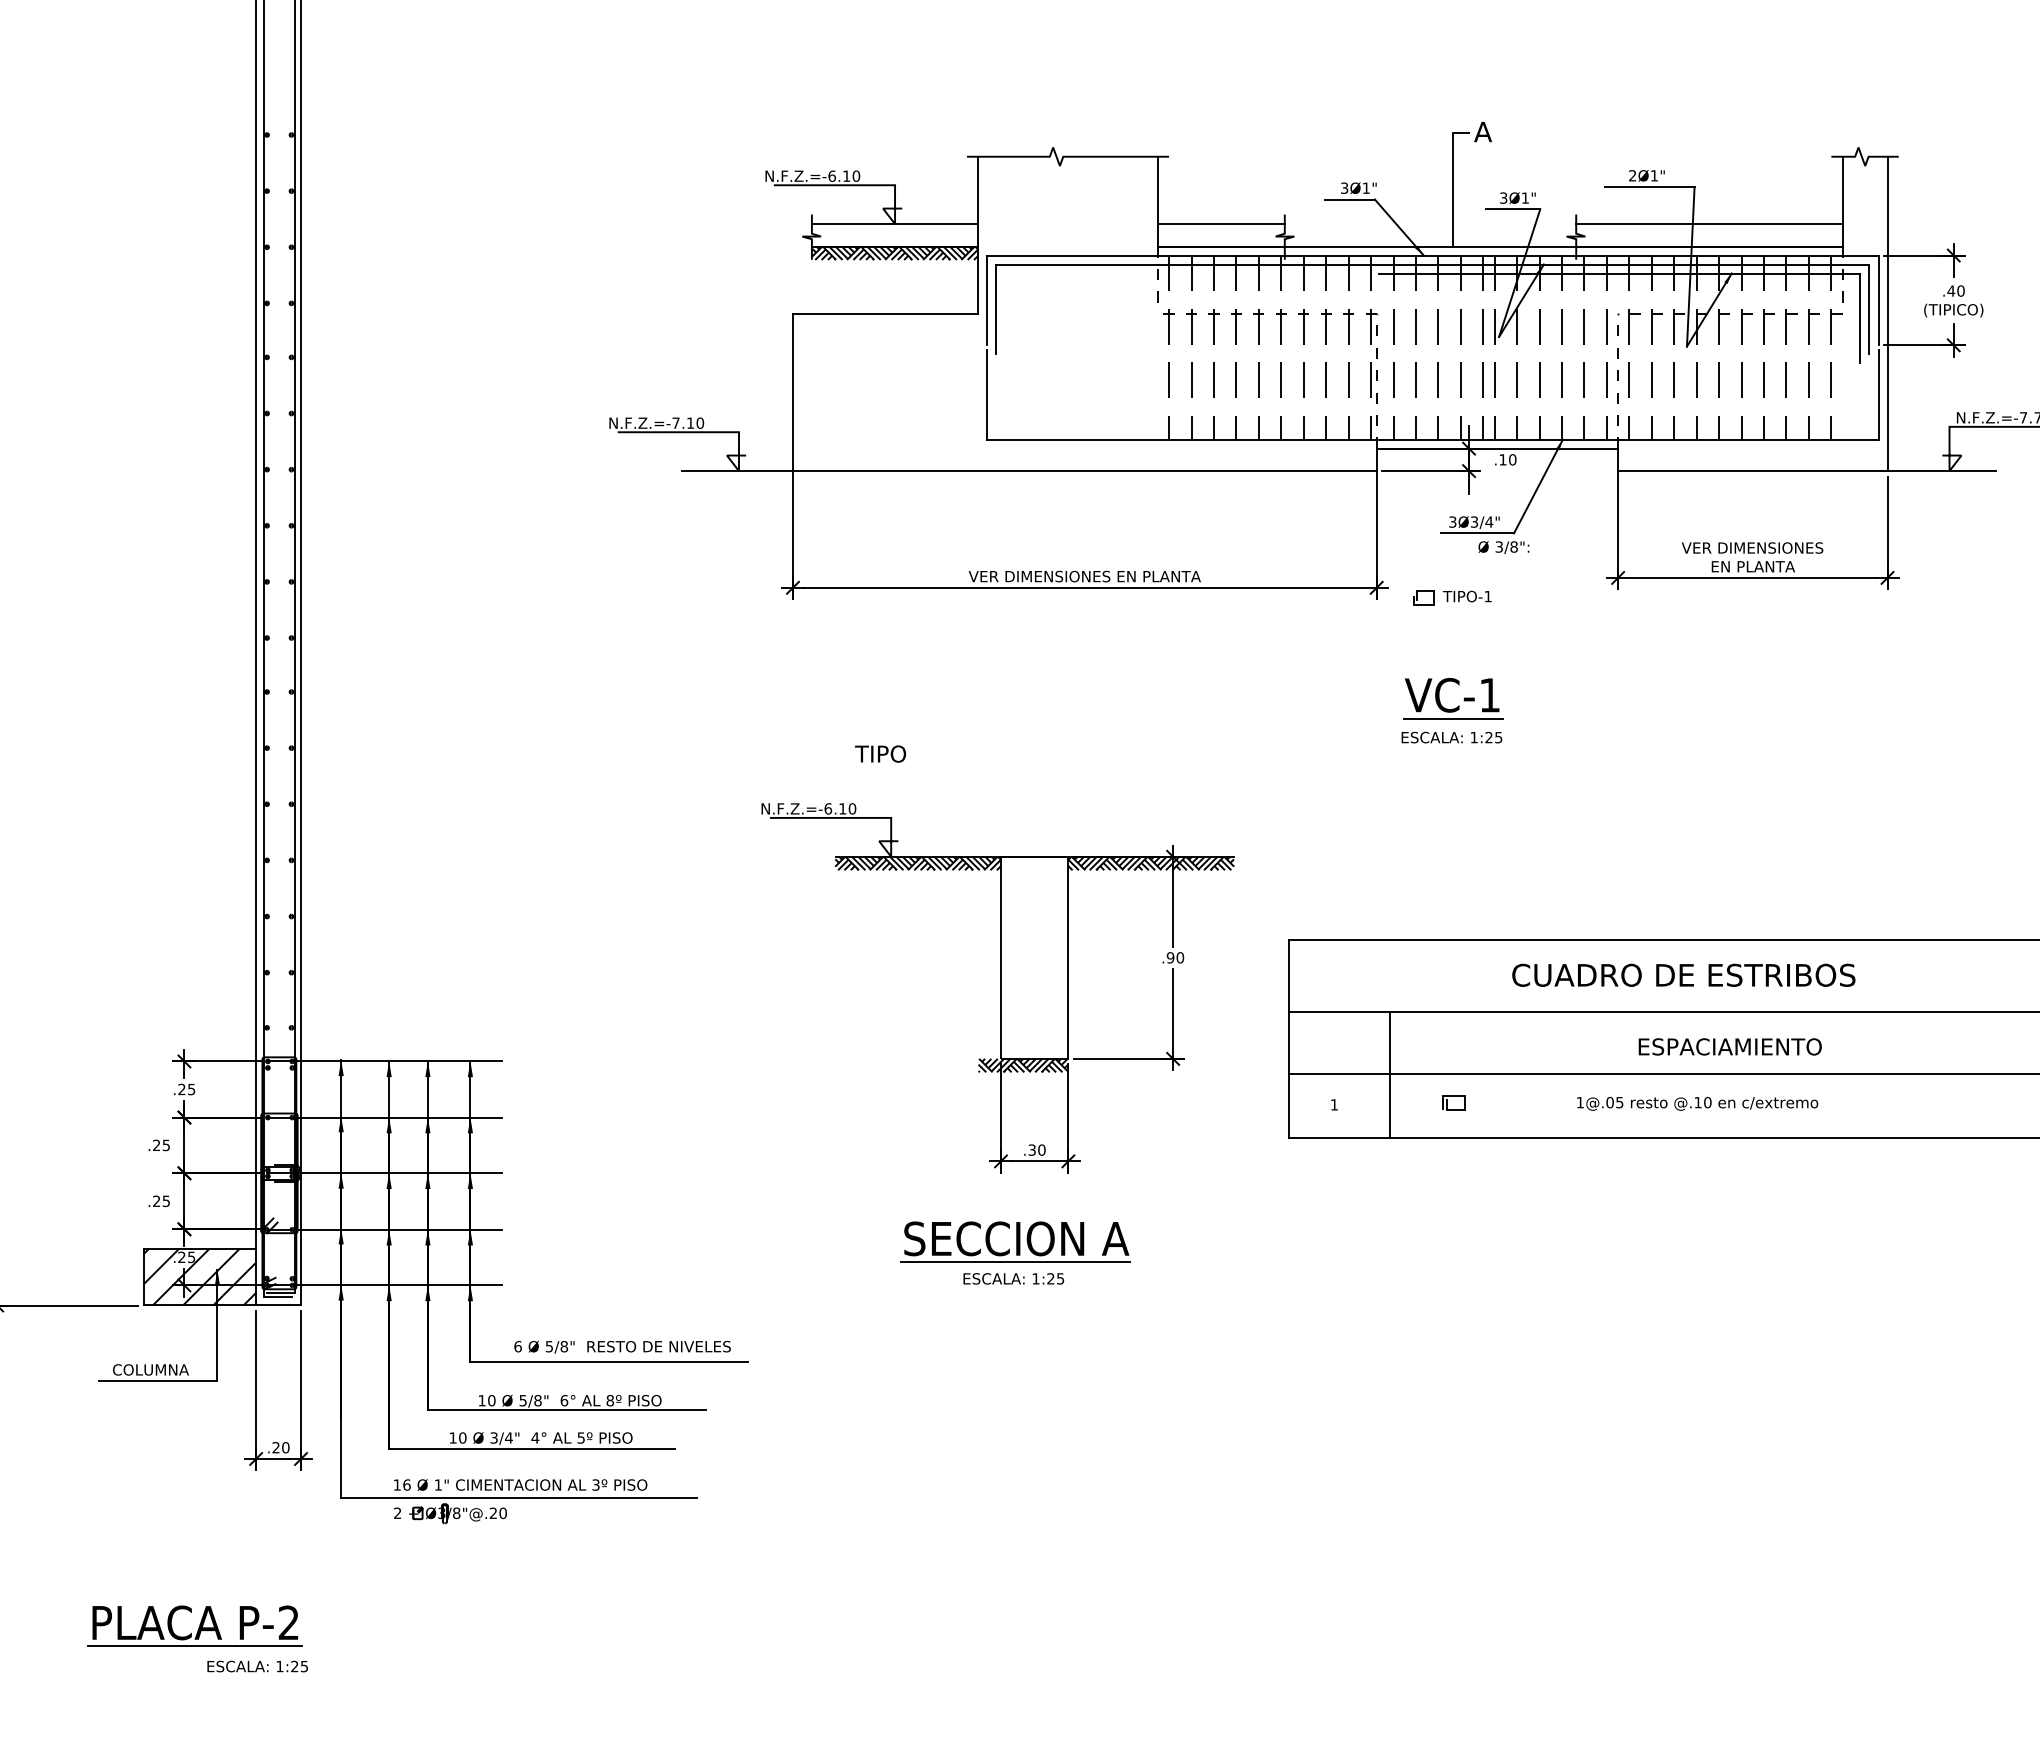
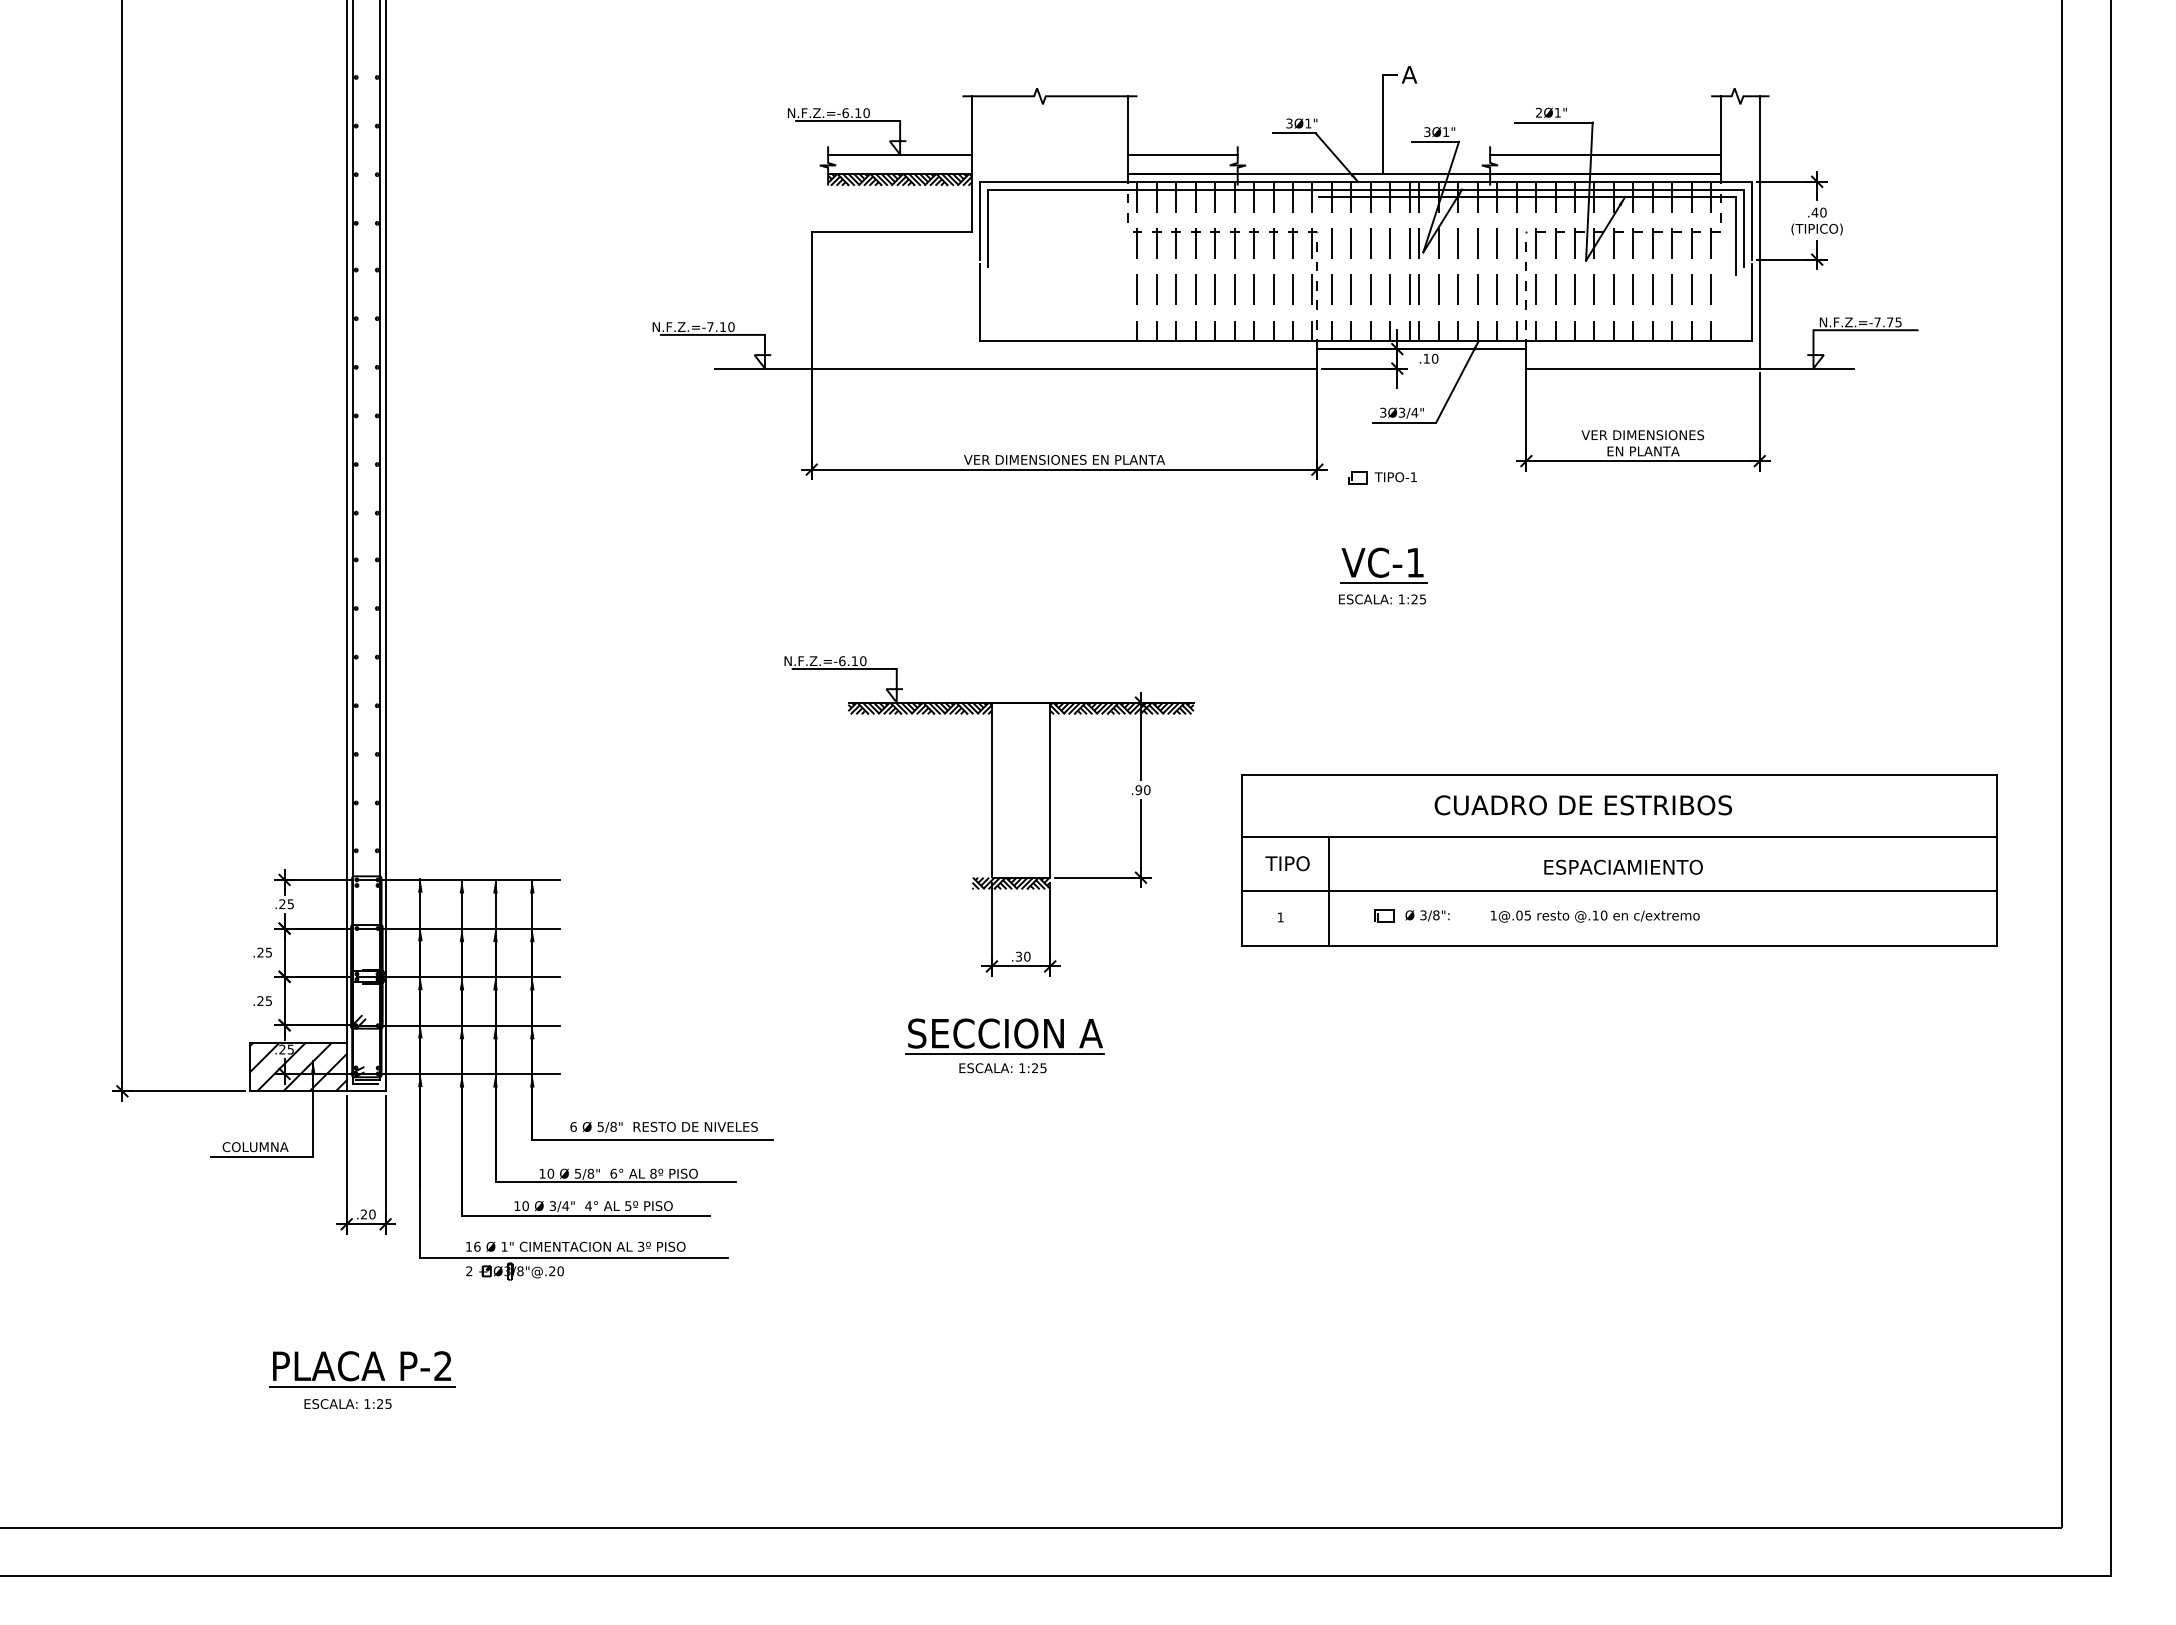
text: (1503, 547) -> (1427, 915), moved
text: (880, 753) -> (1287, 863), moved
part: (195, 1626) -> (362, 1369), moved

